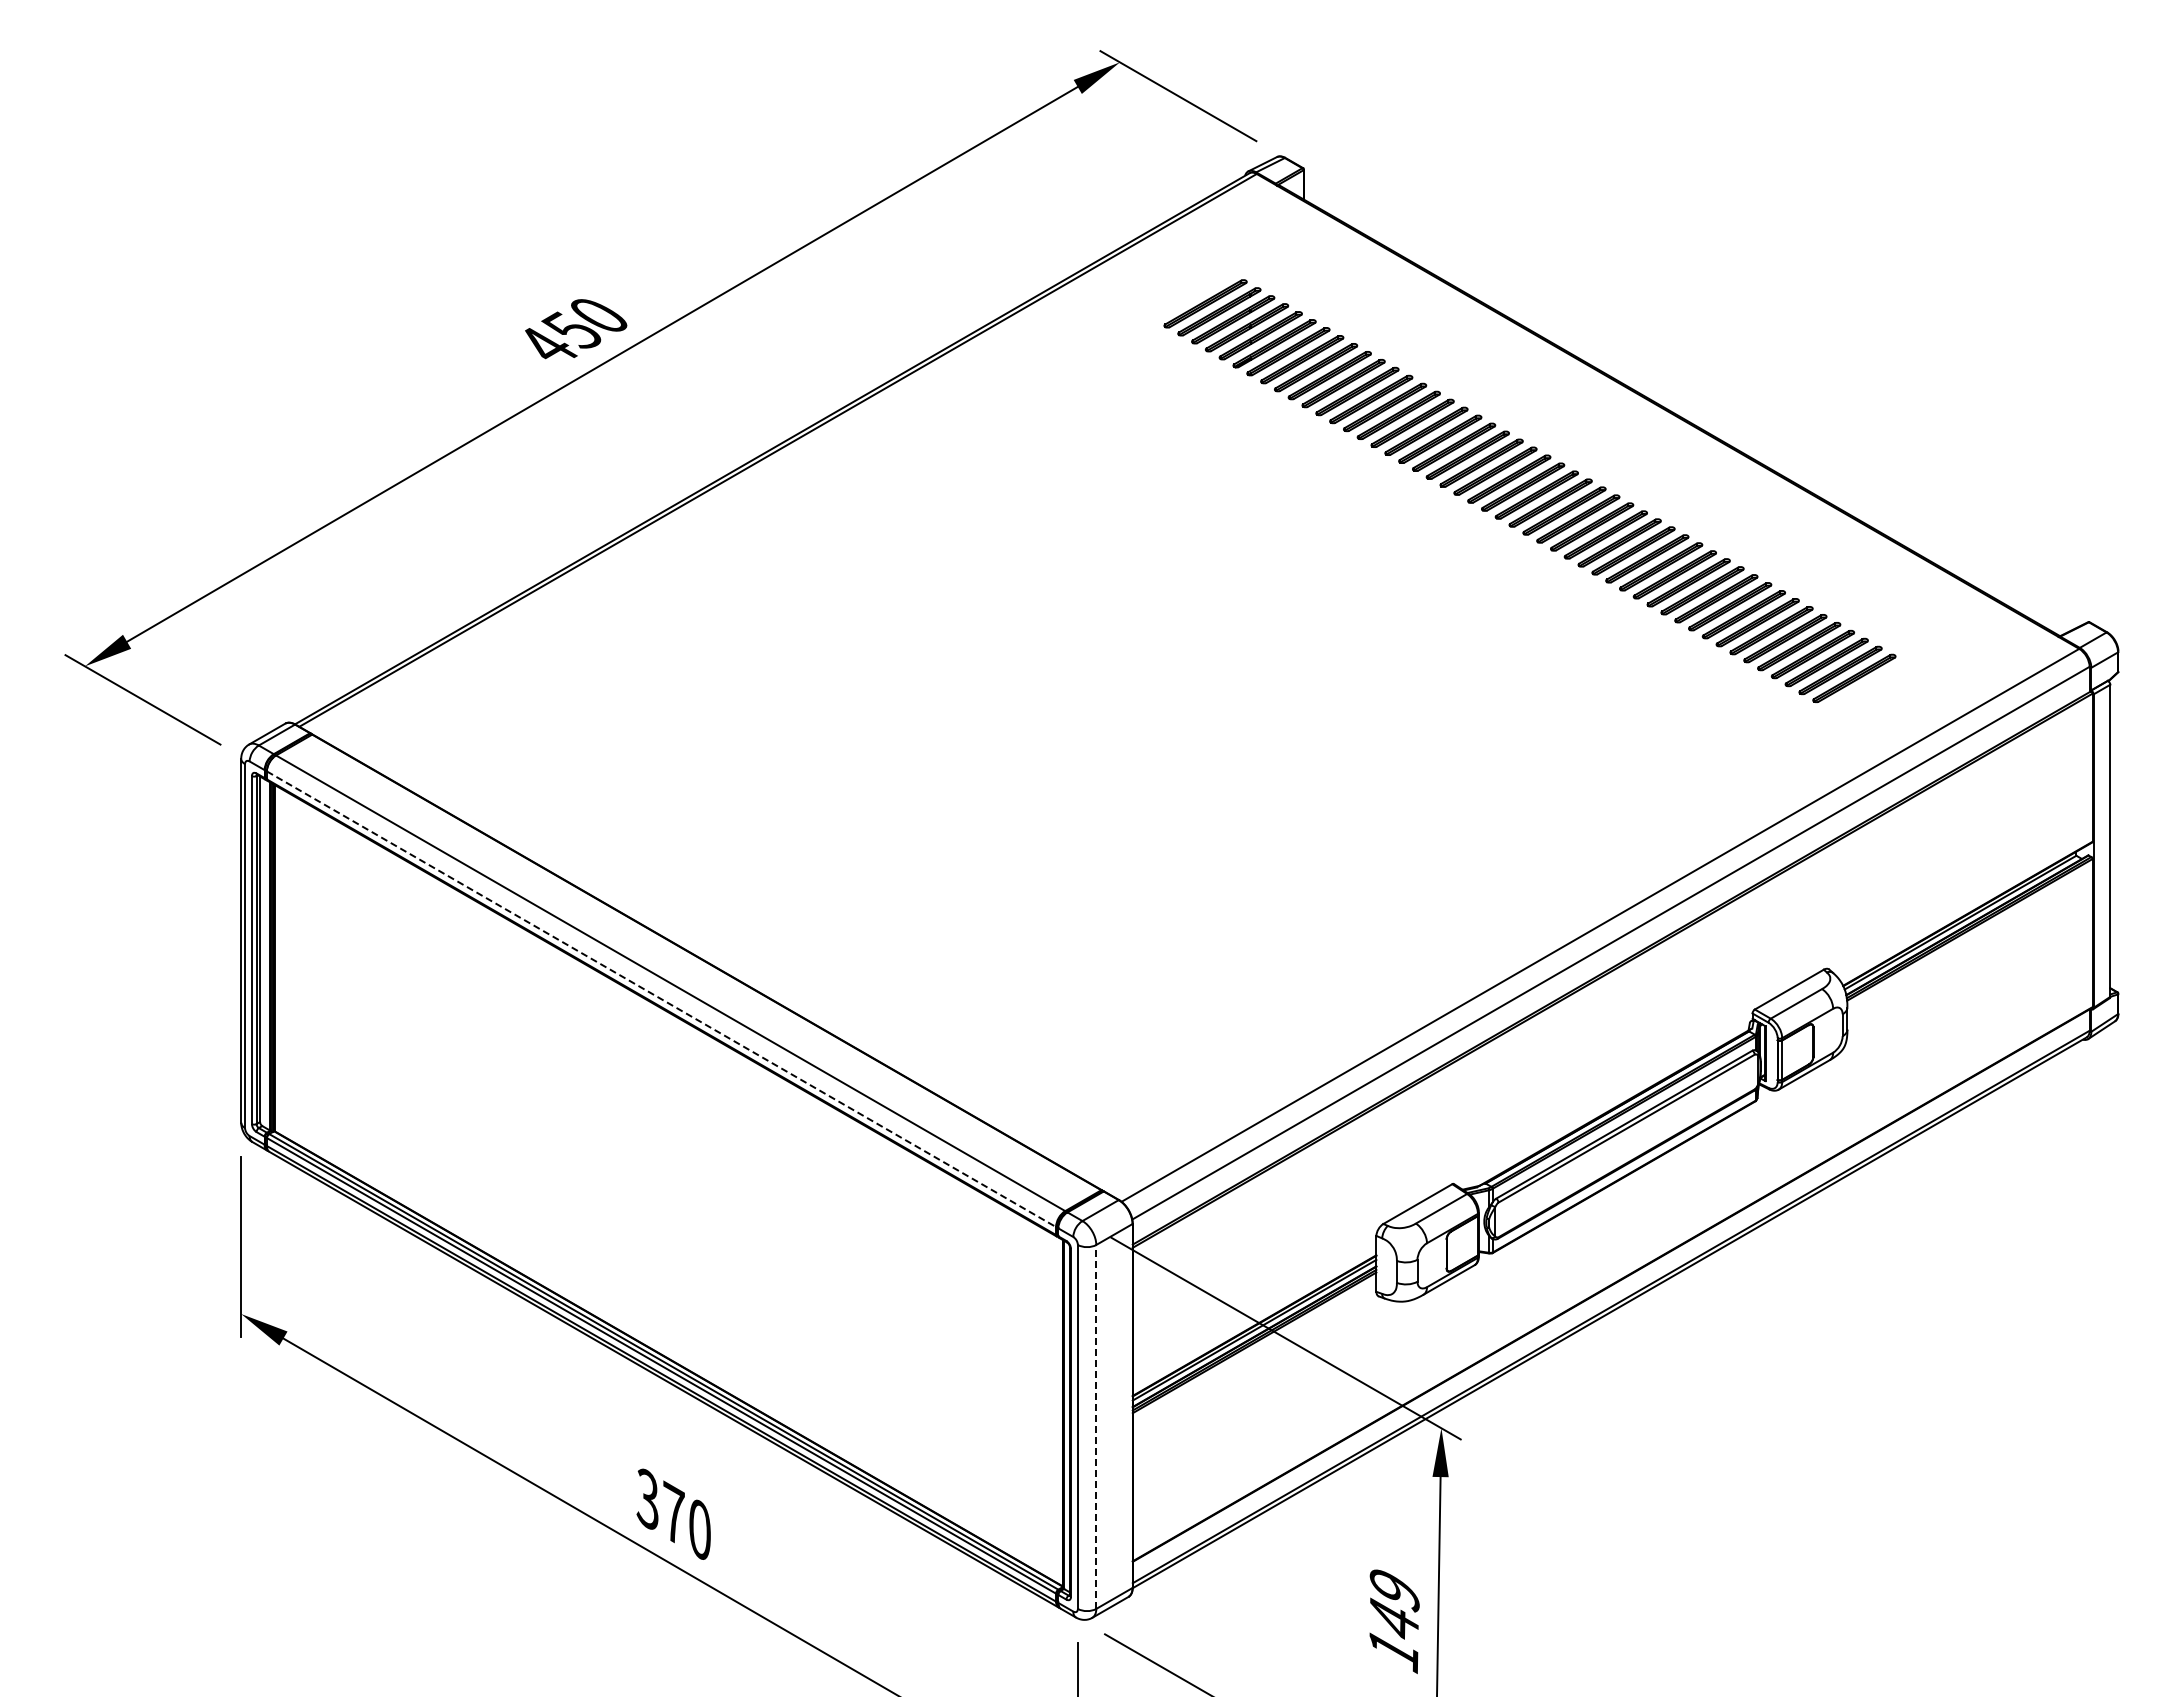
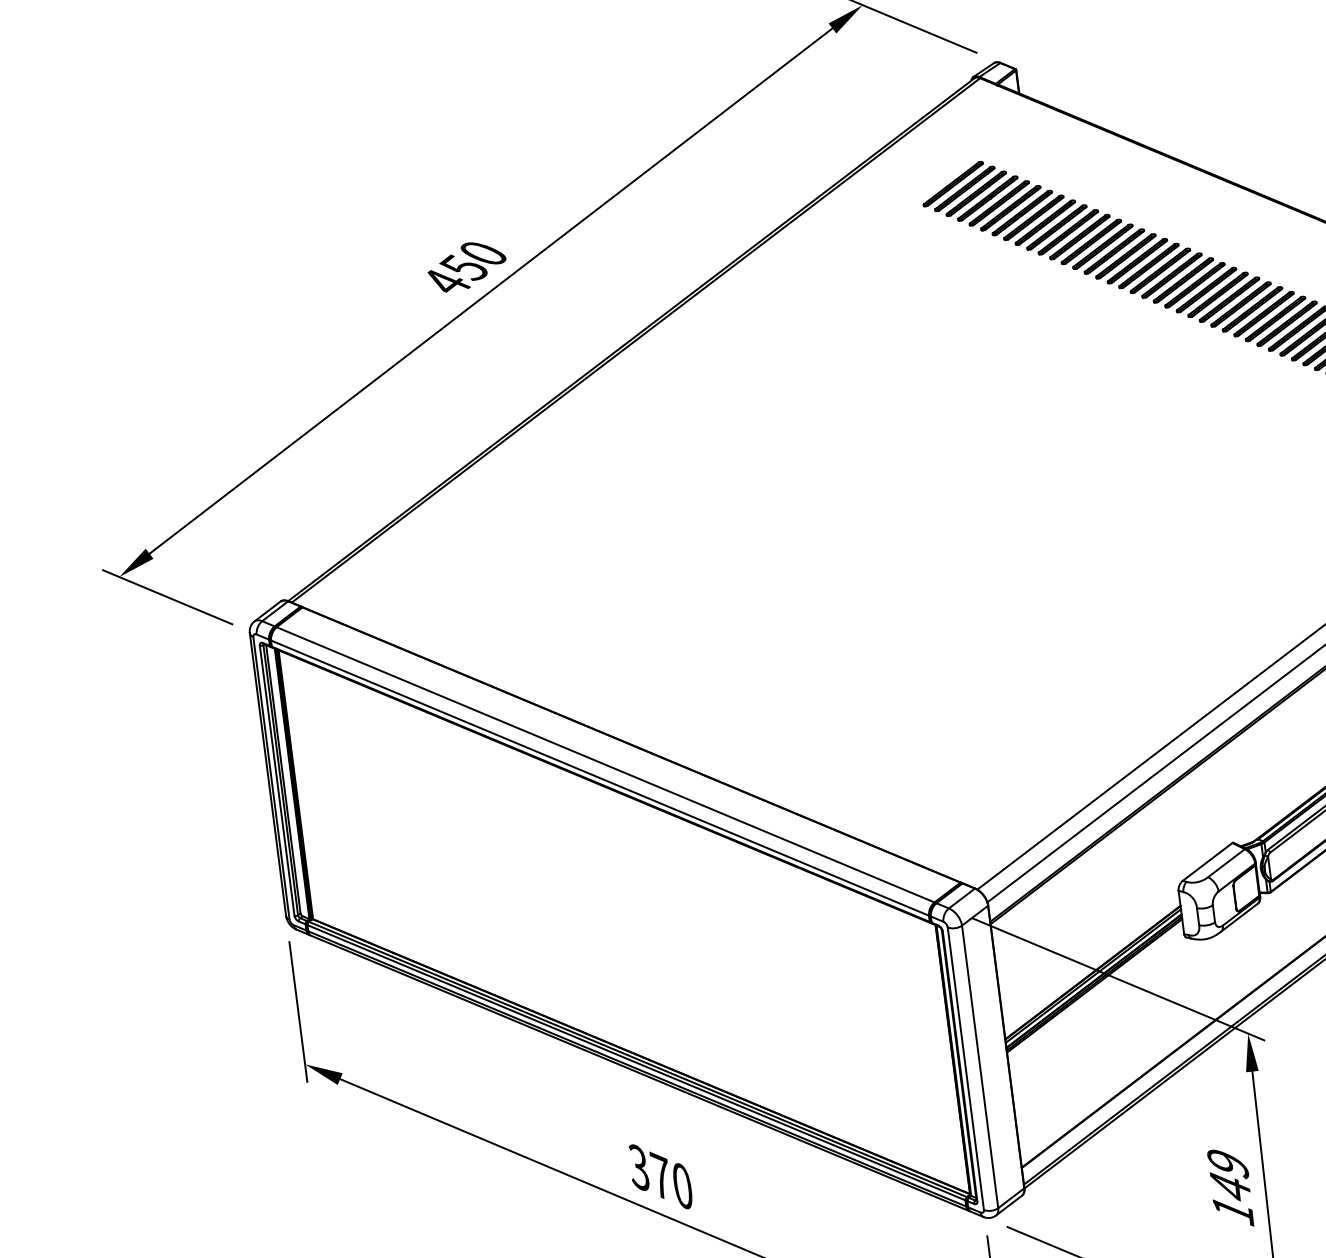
line: (661, 999) -> (600, 778), dashed -> solid
line: (1096, 1426) -> (980, 1066), dashed -> solid

